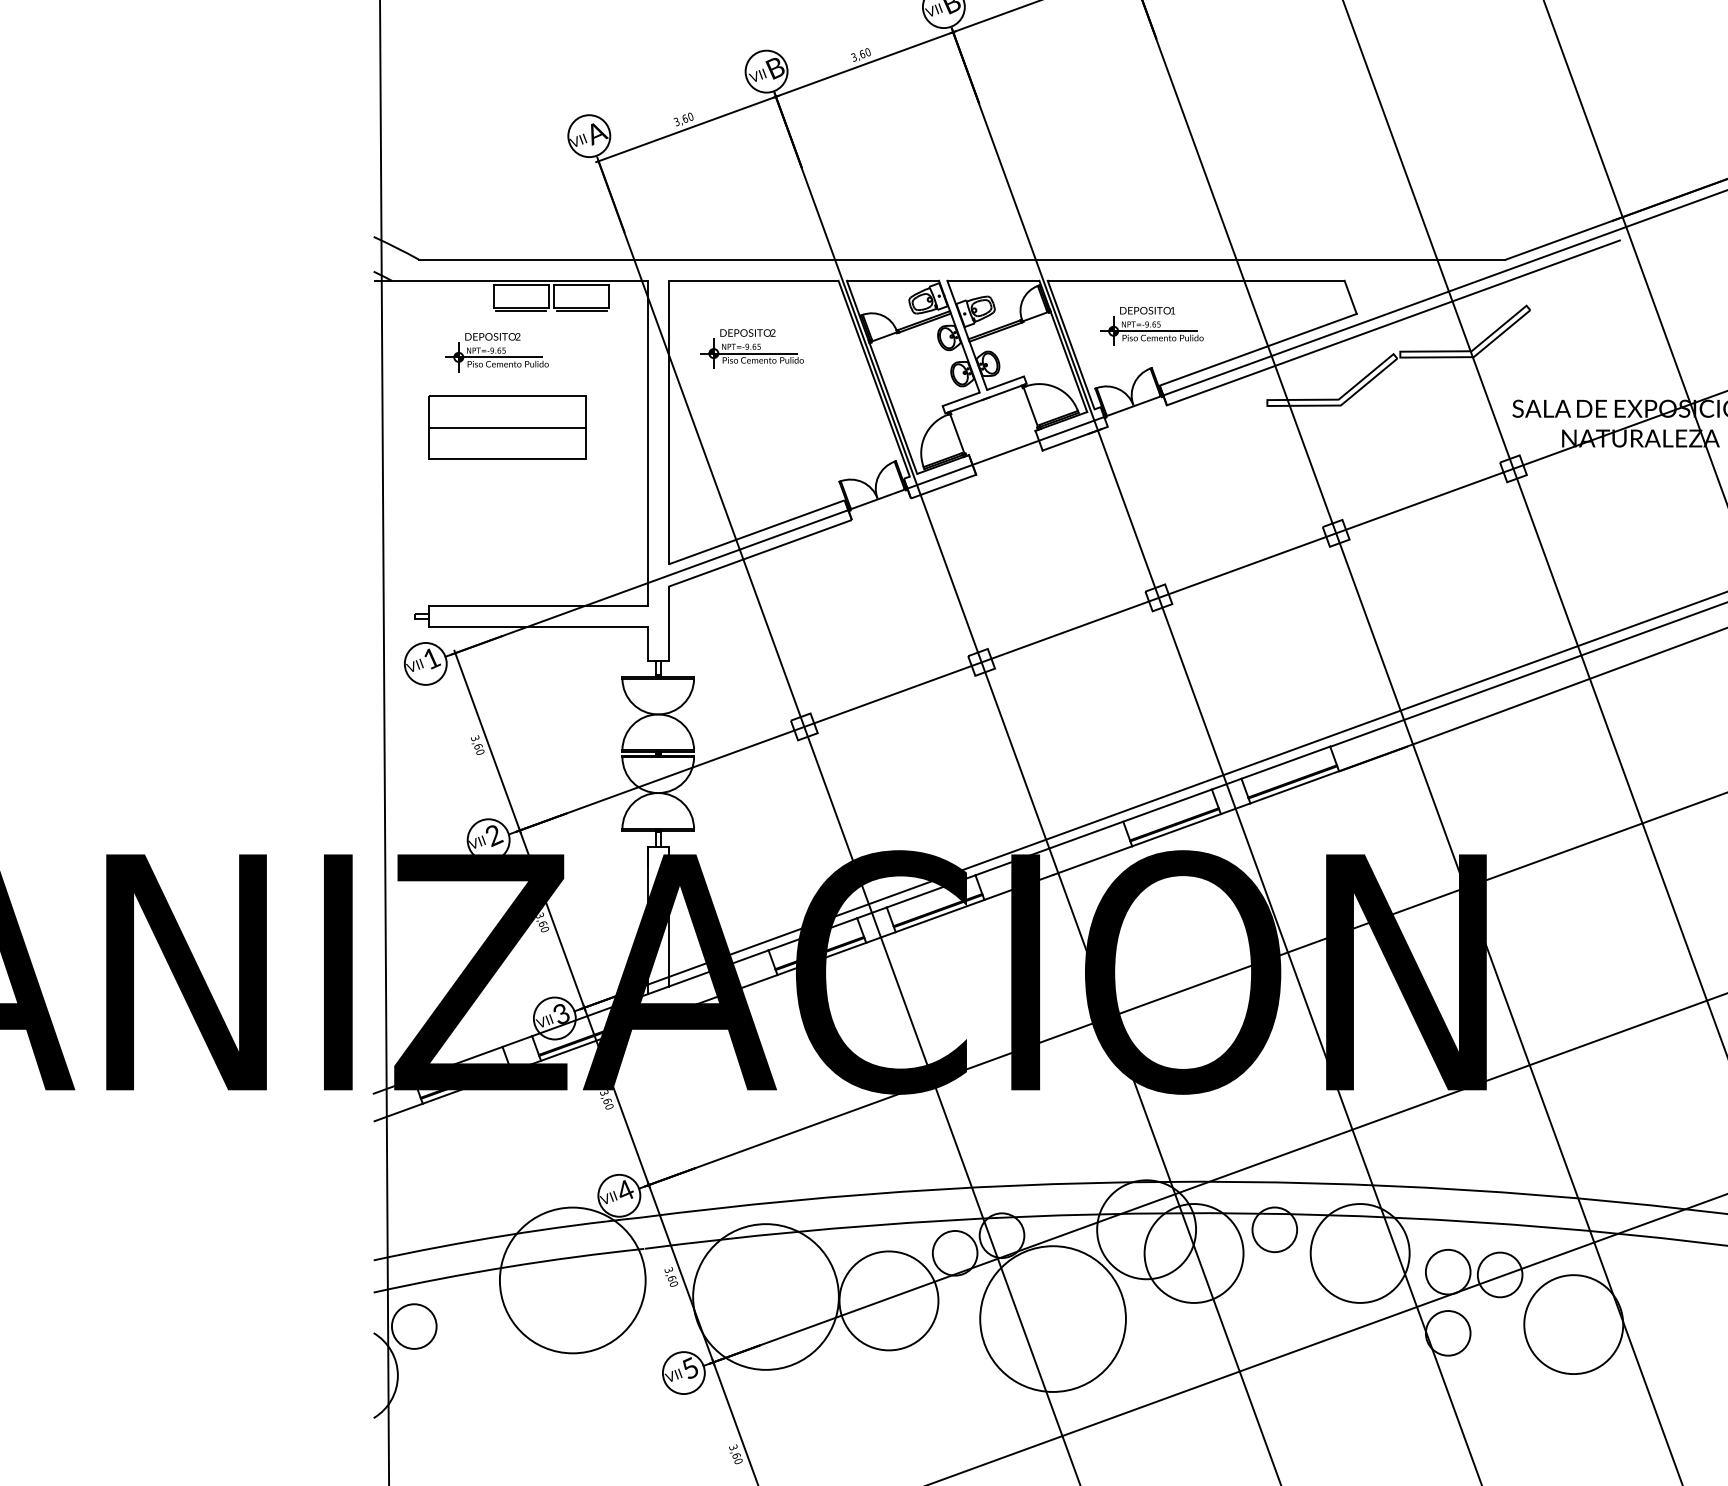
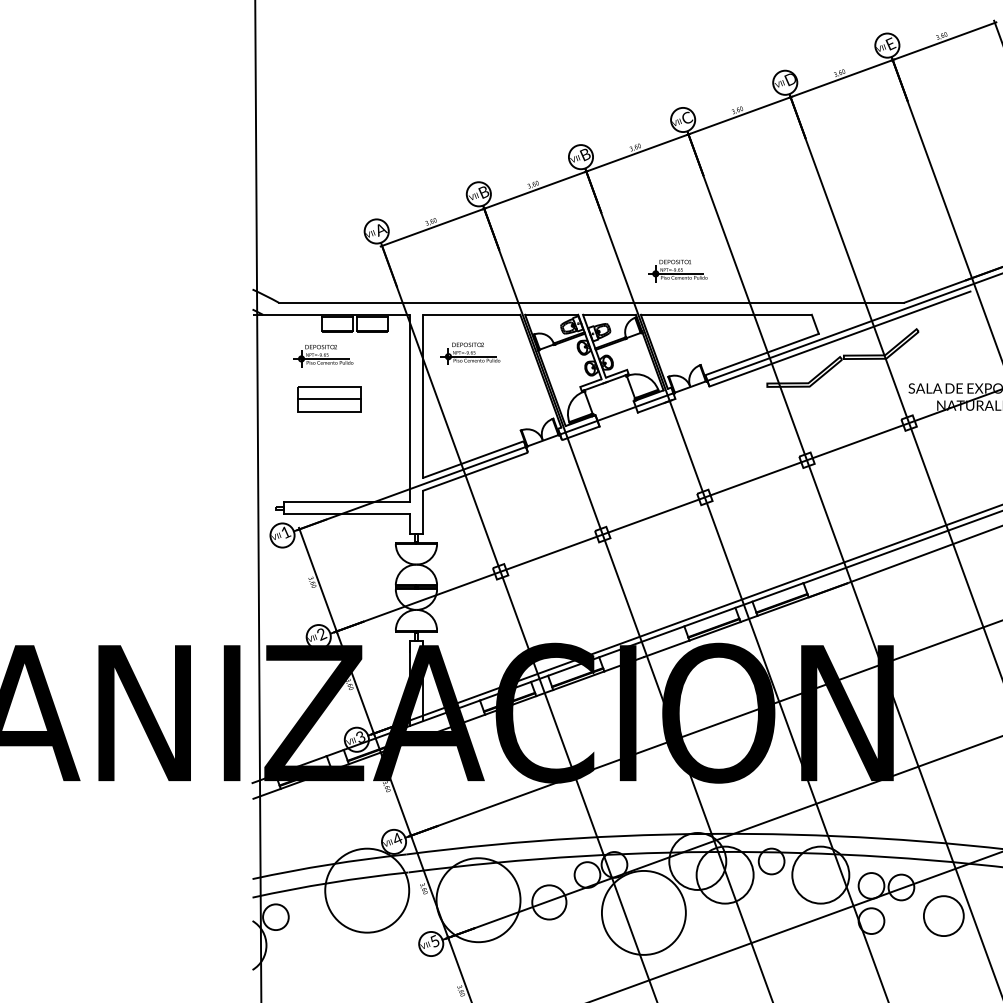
part: (1151, 325) -> (677, 270), moved
part: (507, 426) -> (329, 398), size x0.7
circle: (887, 1299) -> (548, 901), size x0.6
circle: (1573, 1323) -> (943, 915), size x0.7

